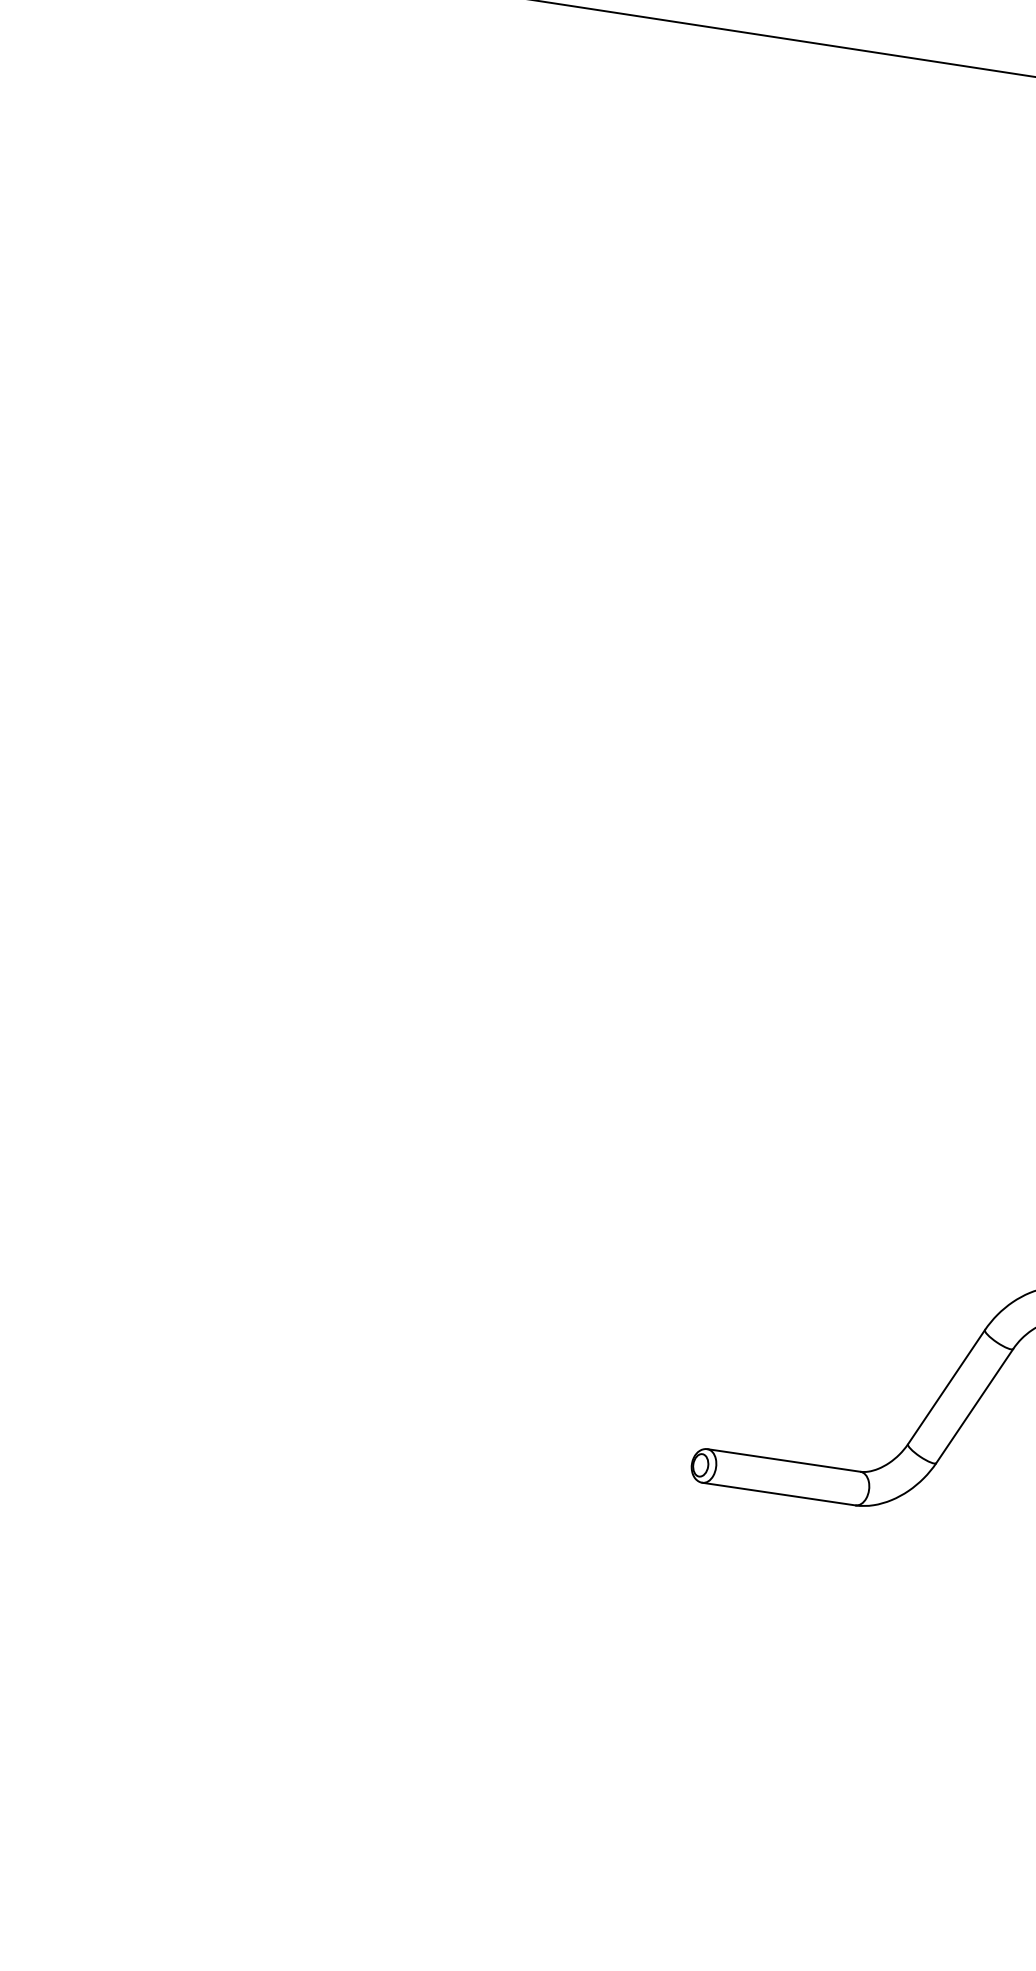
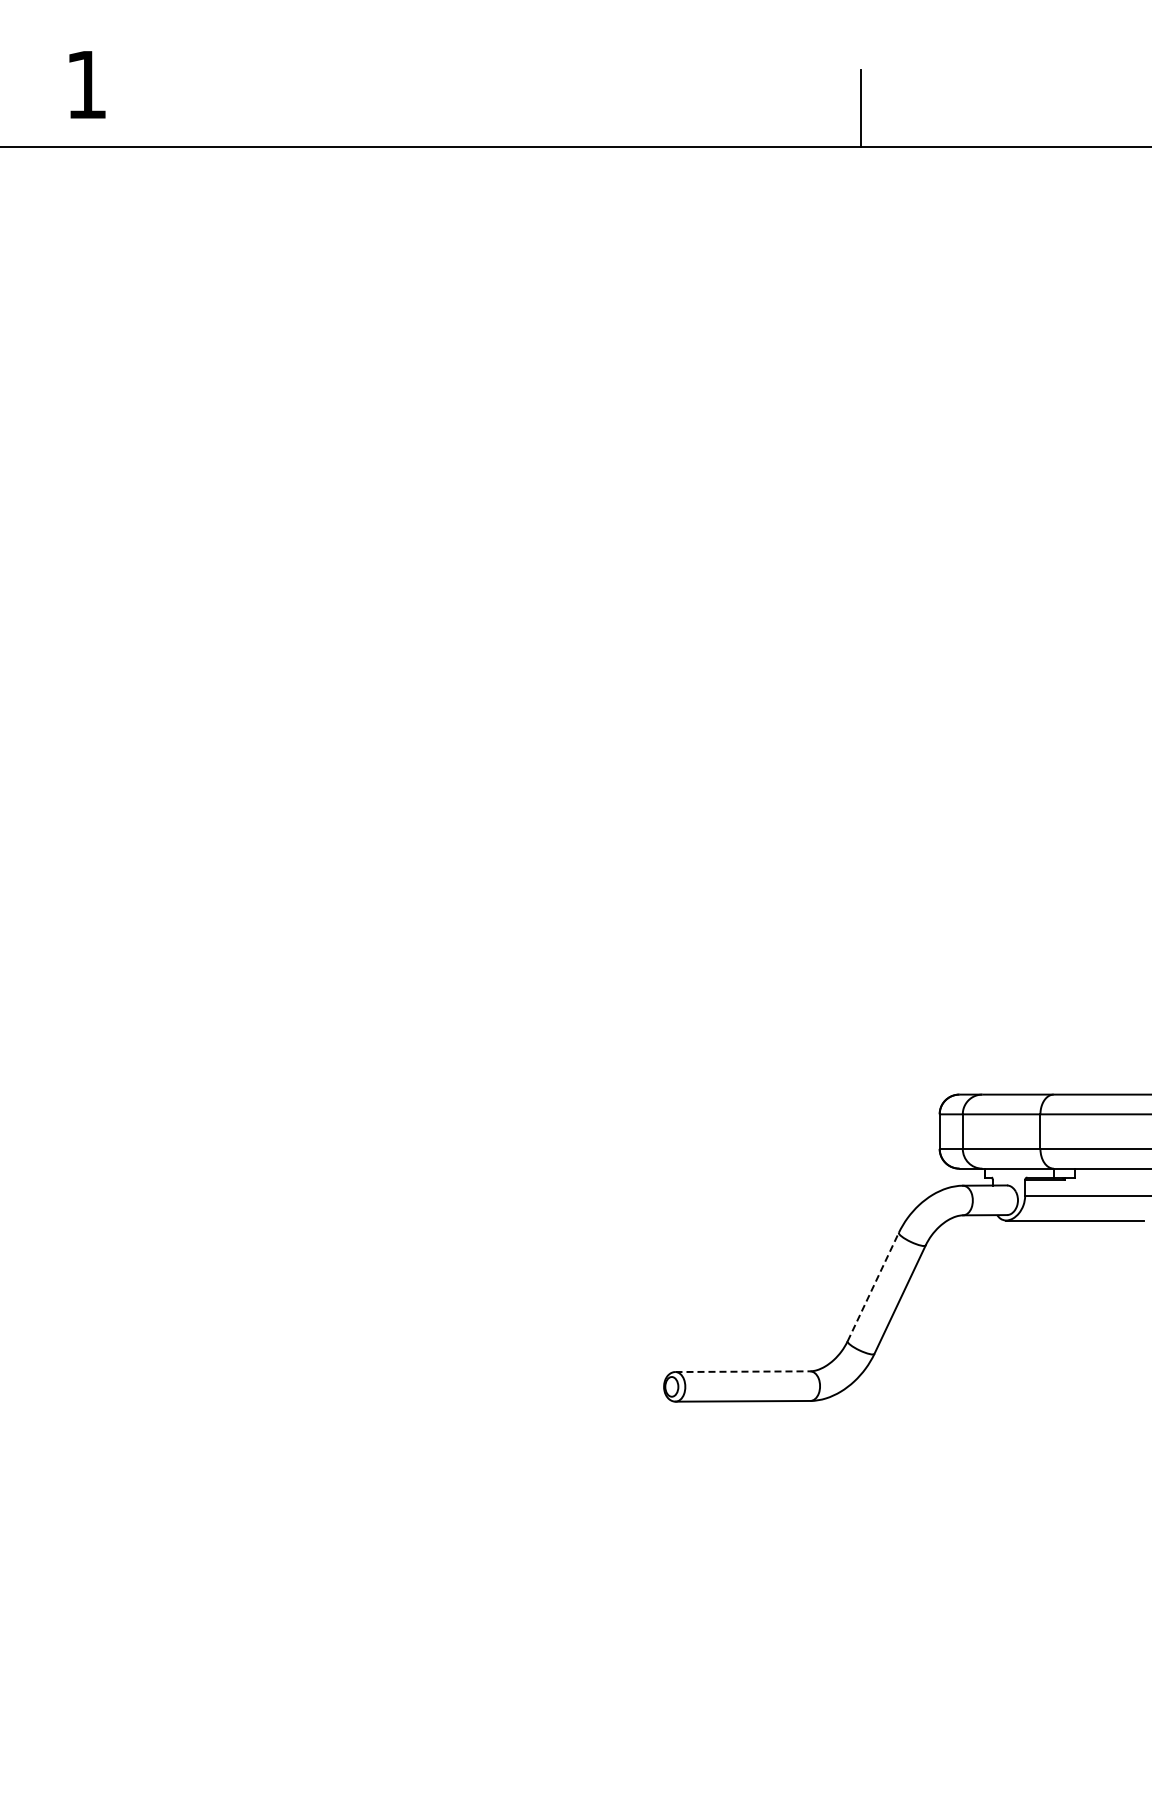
line: (946, 1387) -> (873, 1287), solid -> dashed
line: (784, 1460) -> (743, 1371), solid -> dashed

